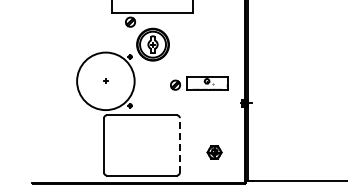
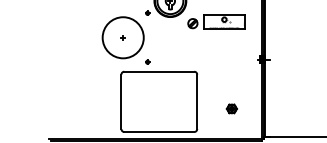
circle: (105, 80) -> (122, 36), size x0.71
part: (199, 83) -> (216, 21), moved
line: (179, 144) -> (196, 100), dashed -> solid
part: (214, 152) -> (231, 108), size x0.71

